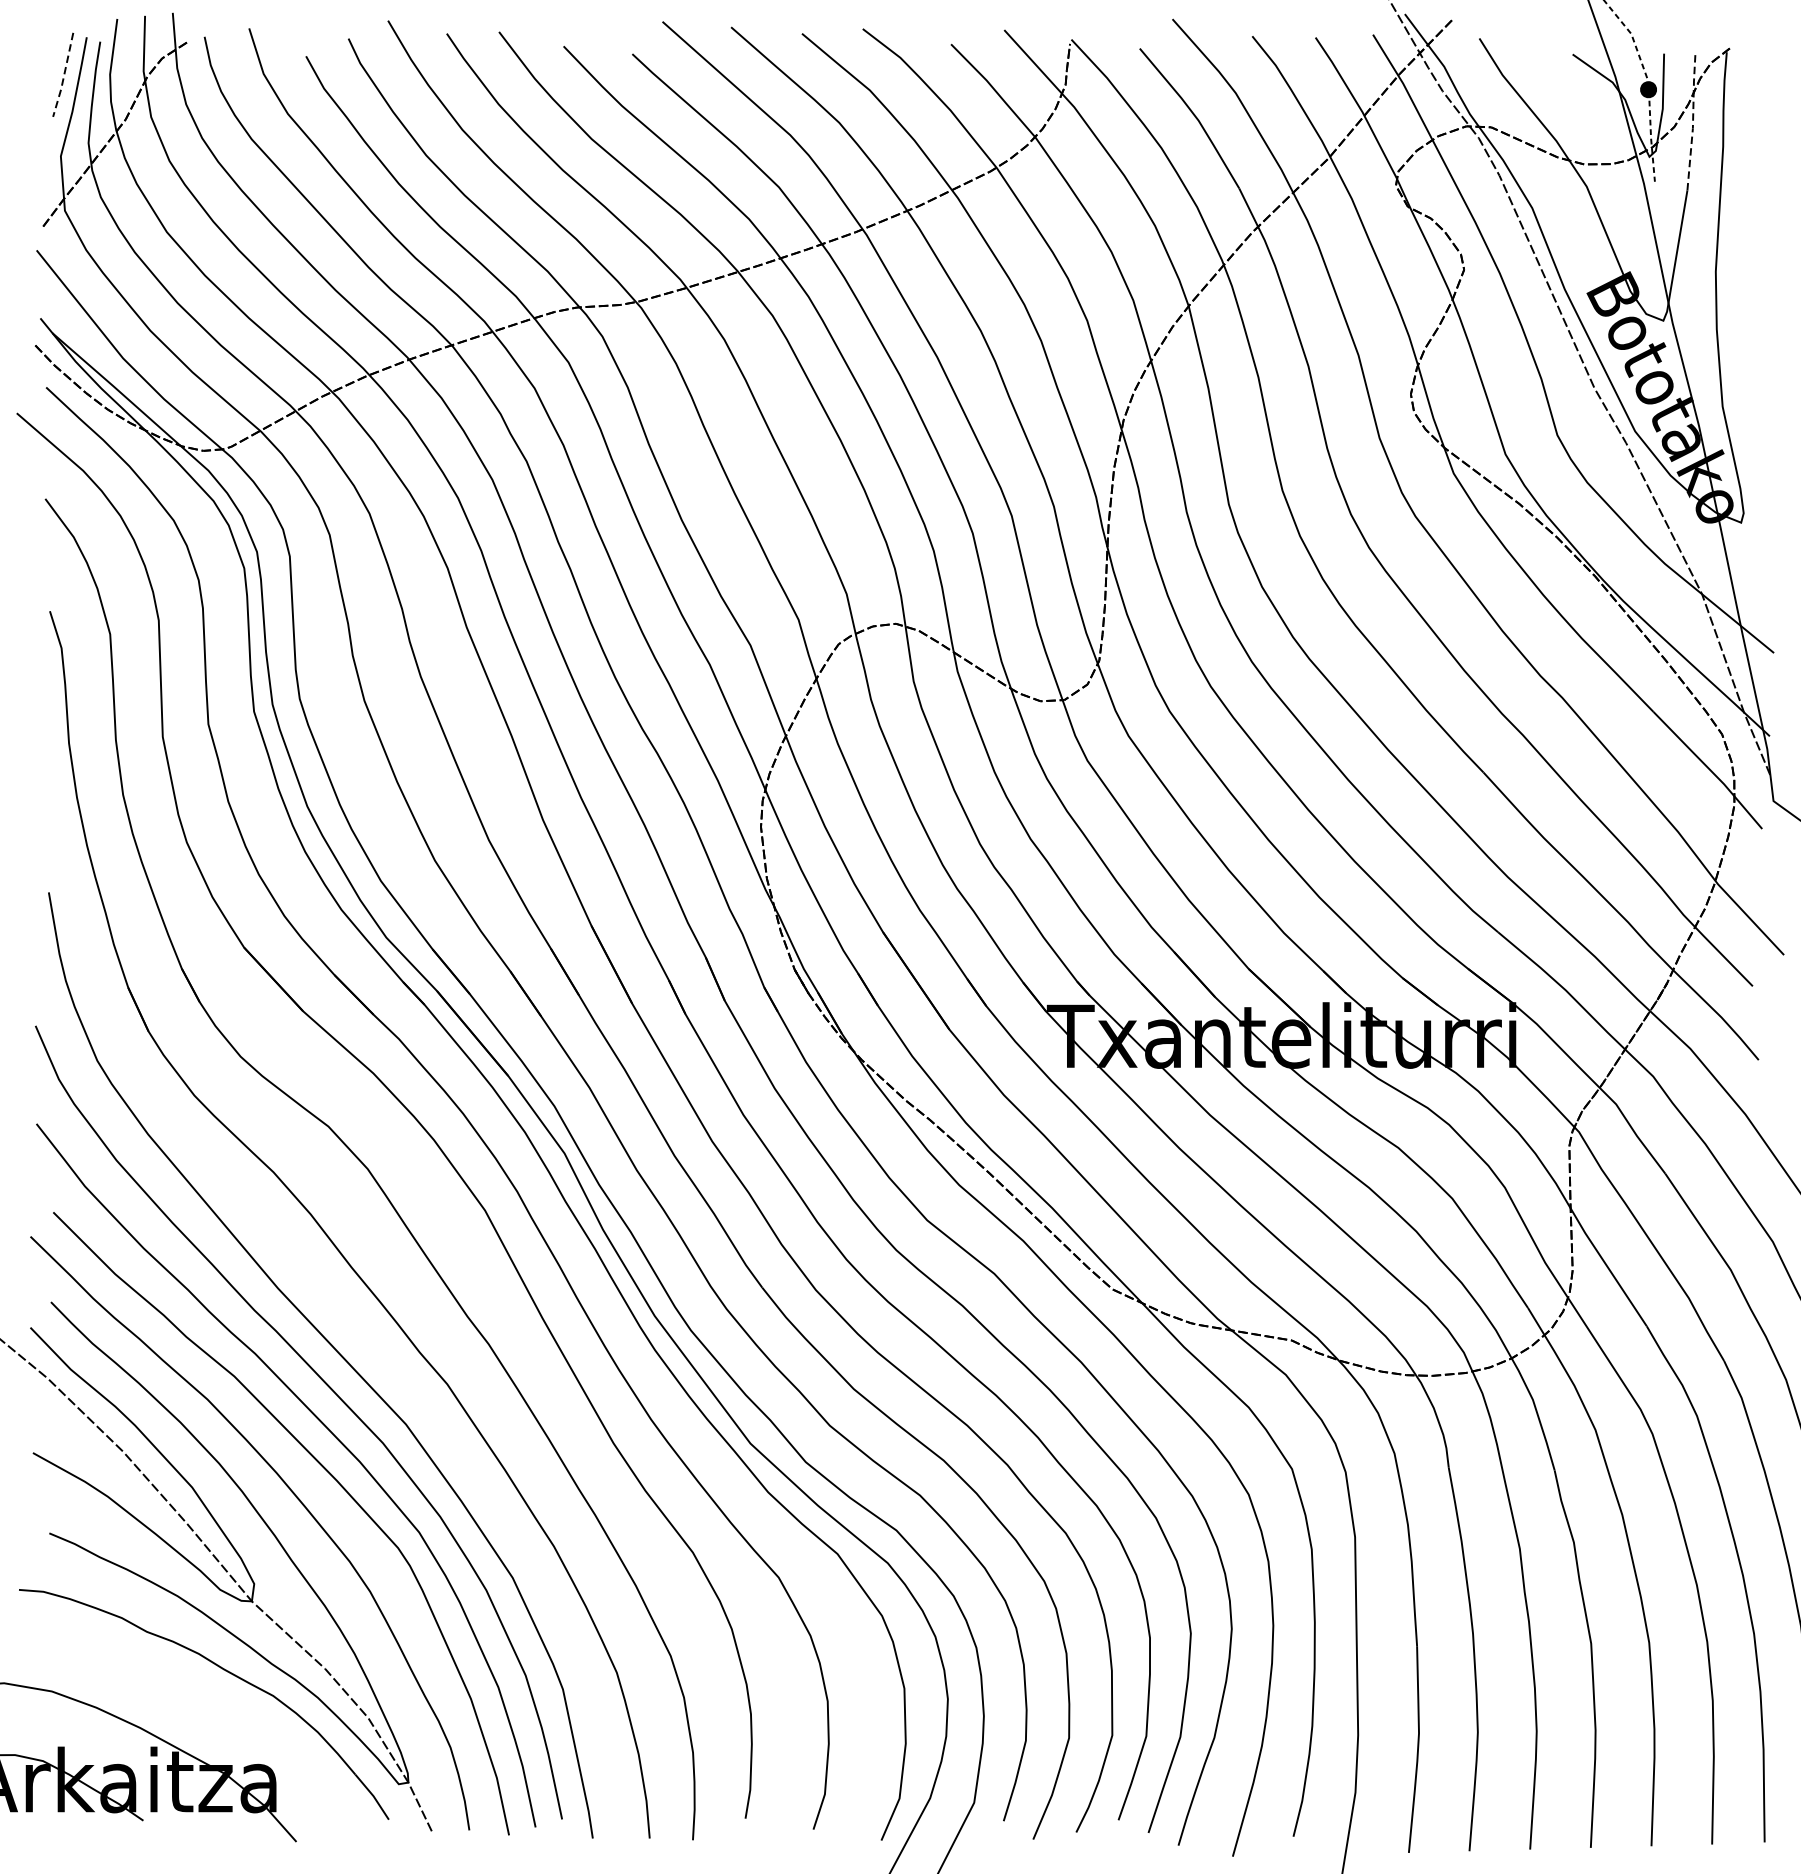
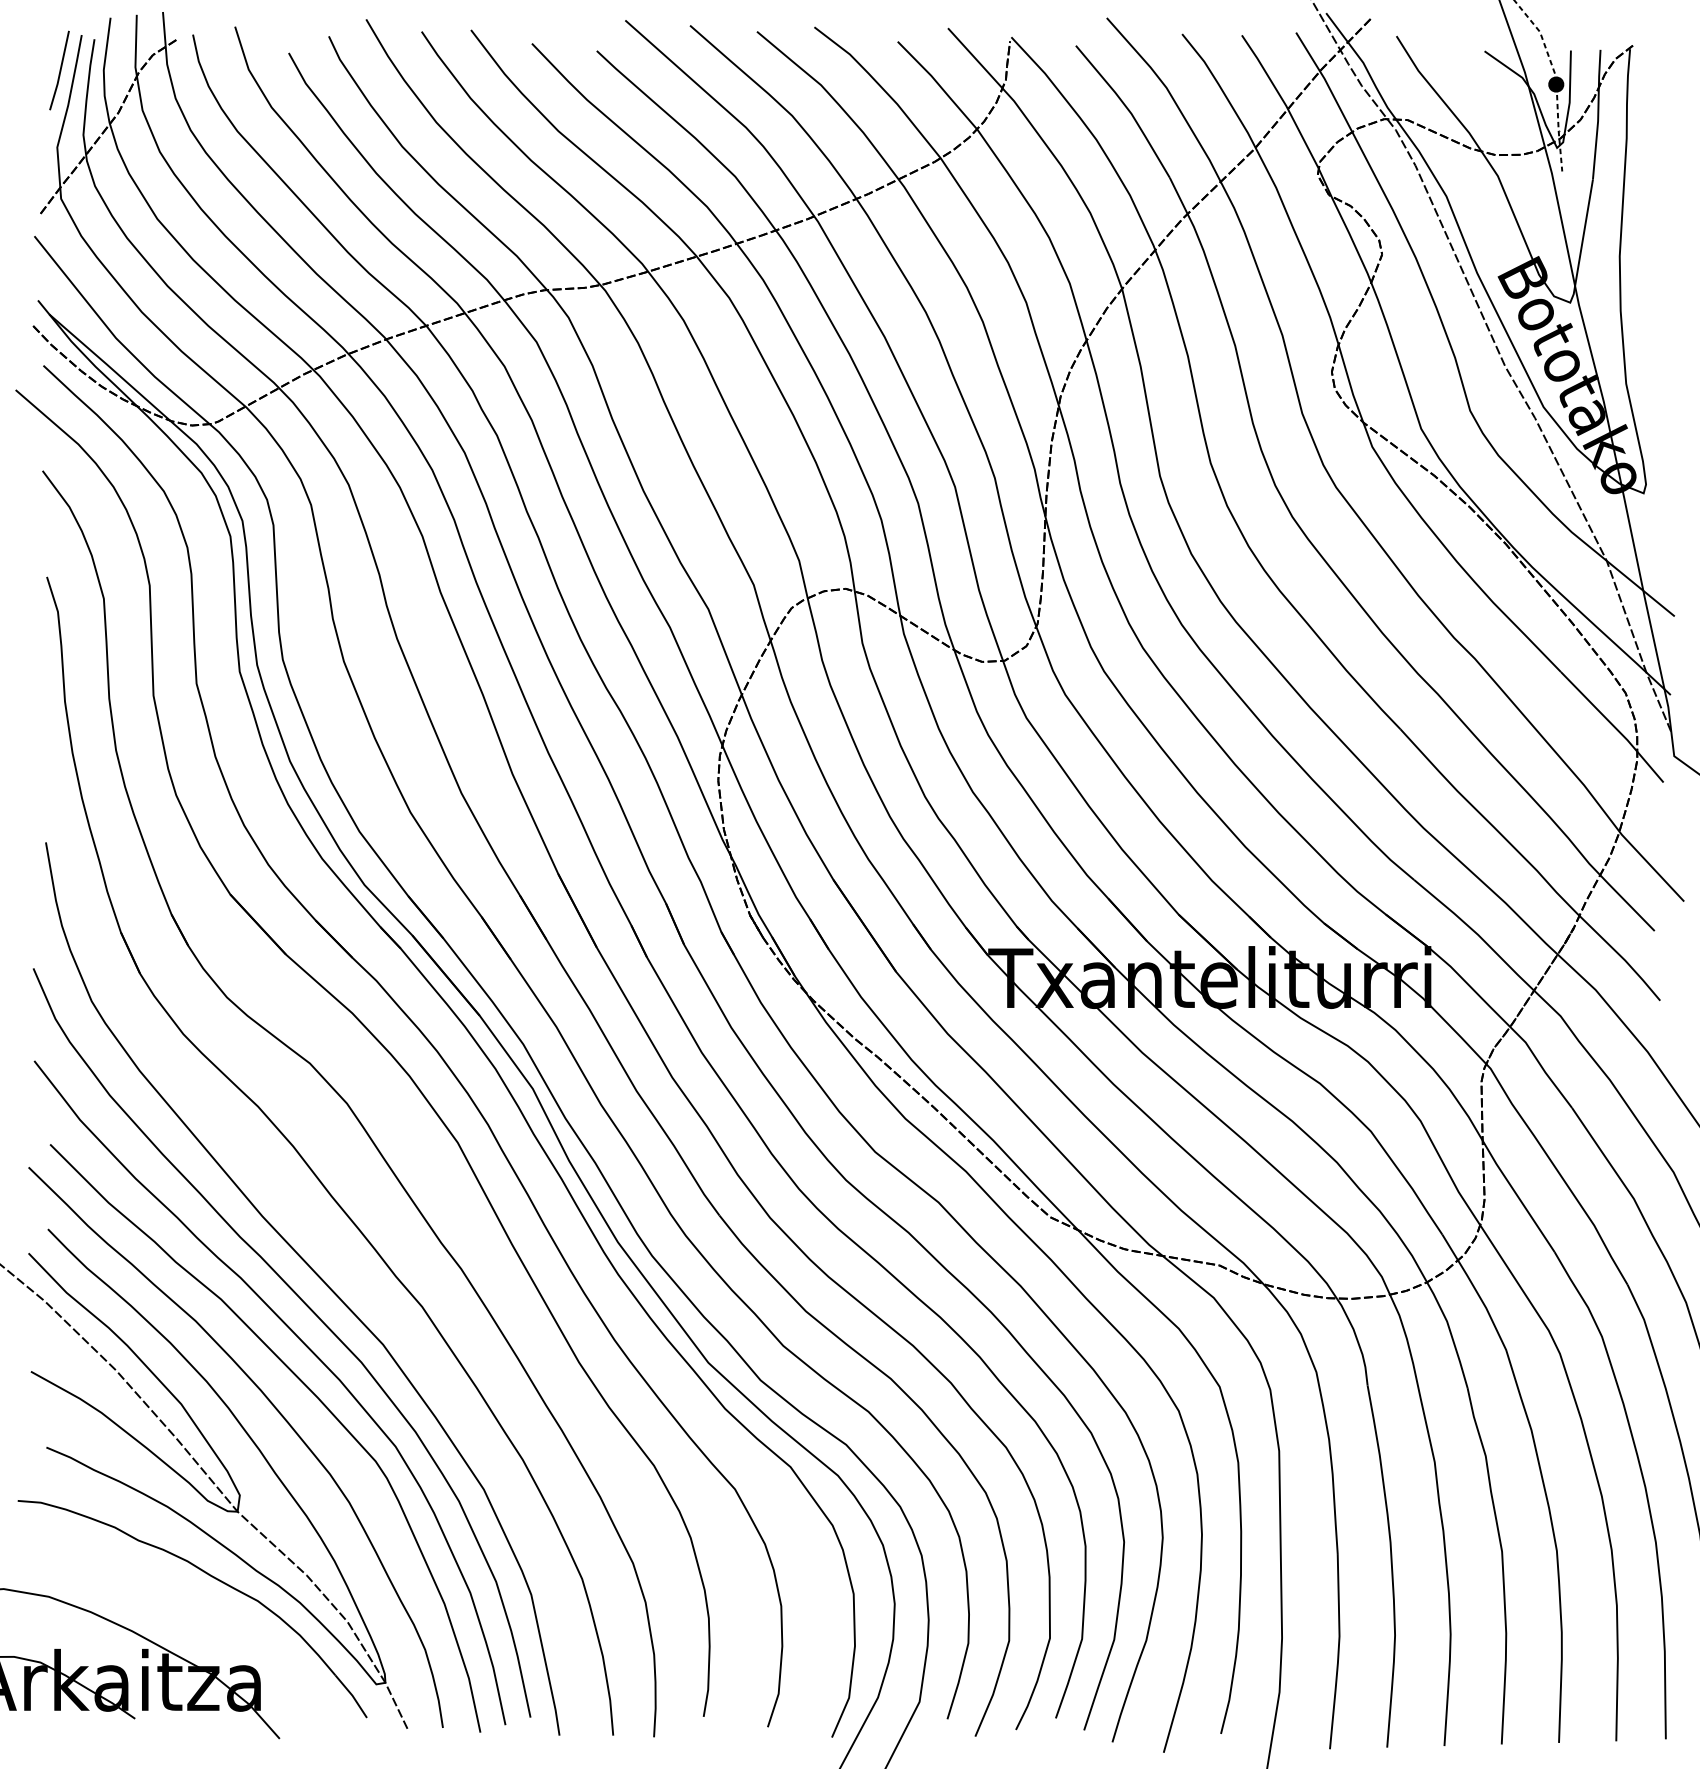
line: (64, 75) -> (60, 71), dashed -> solid
line: (1693, 121) -> (1598, 114), dashed -> solid

